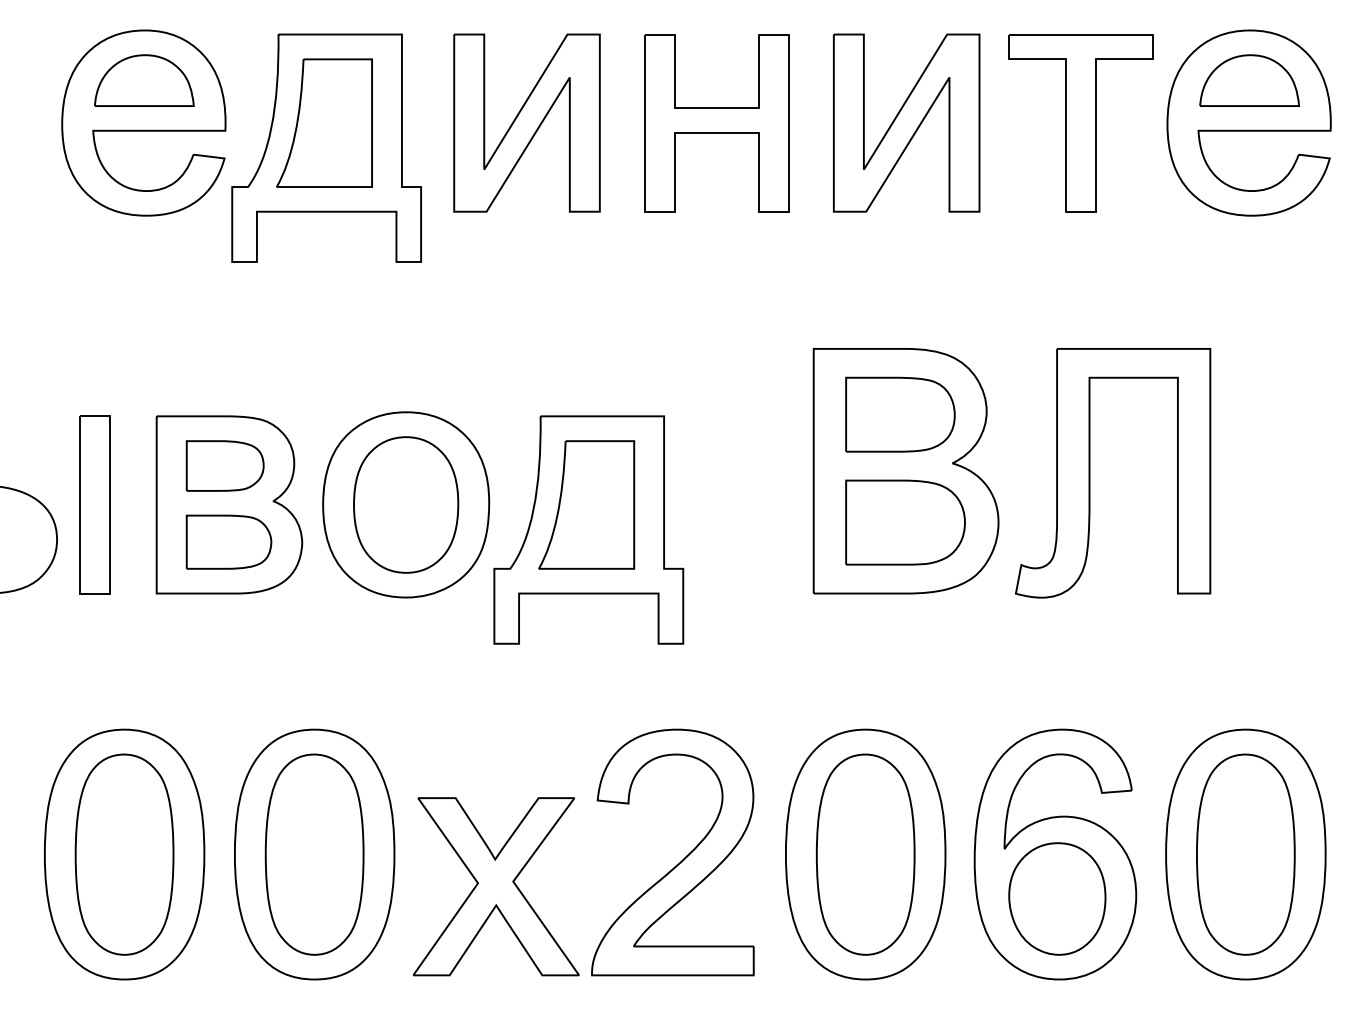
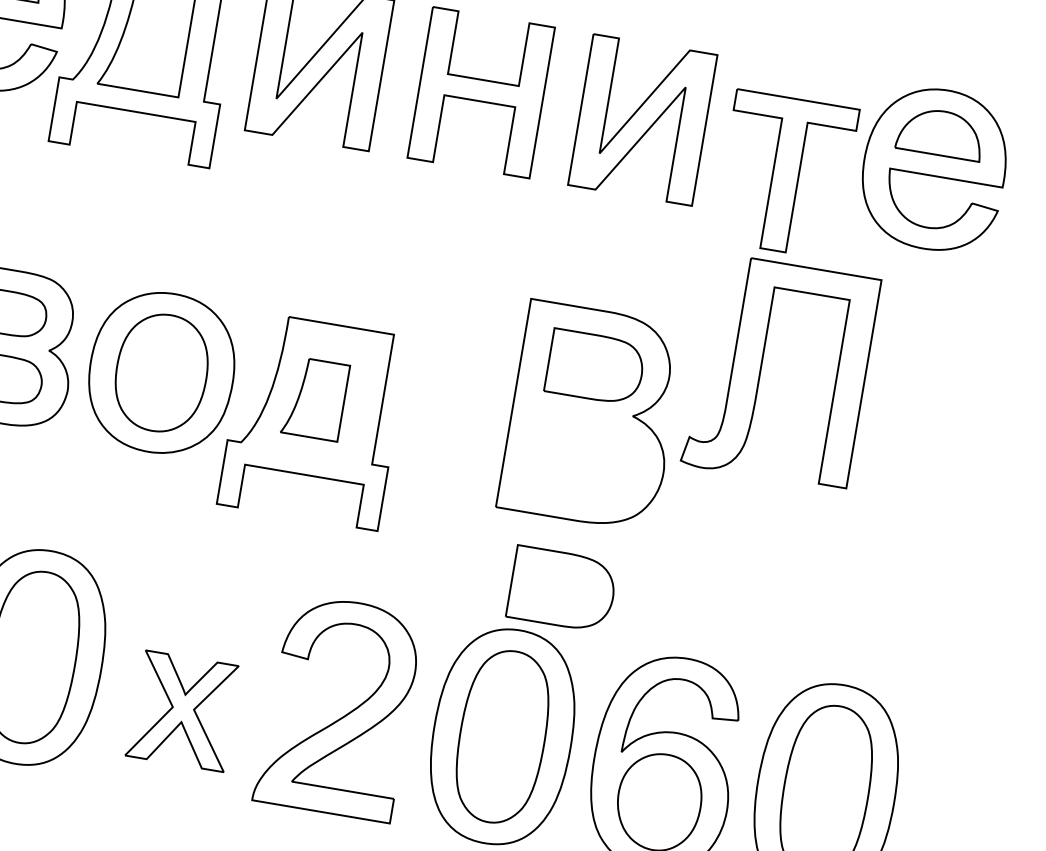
part: (1080, 123) -> (785, 175), moved
part: (1090, 473) -> (761, 369), moved
part: (586, 504) -> (315, 398), size x0.7
part: (905, 522) -> (562, 589), moved
part: (495, 886) -> (182, 710), size x0.7

